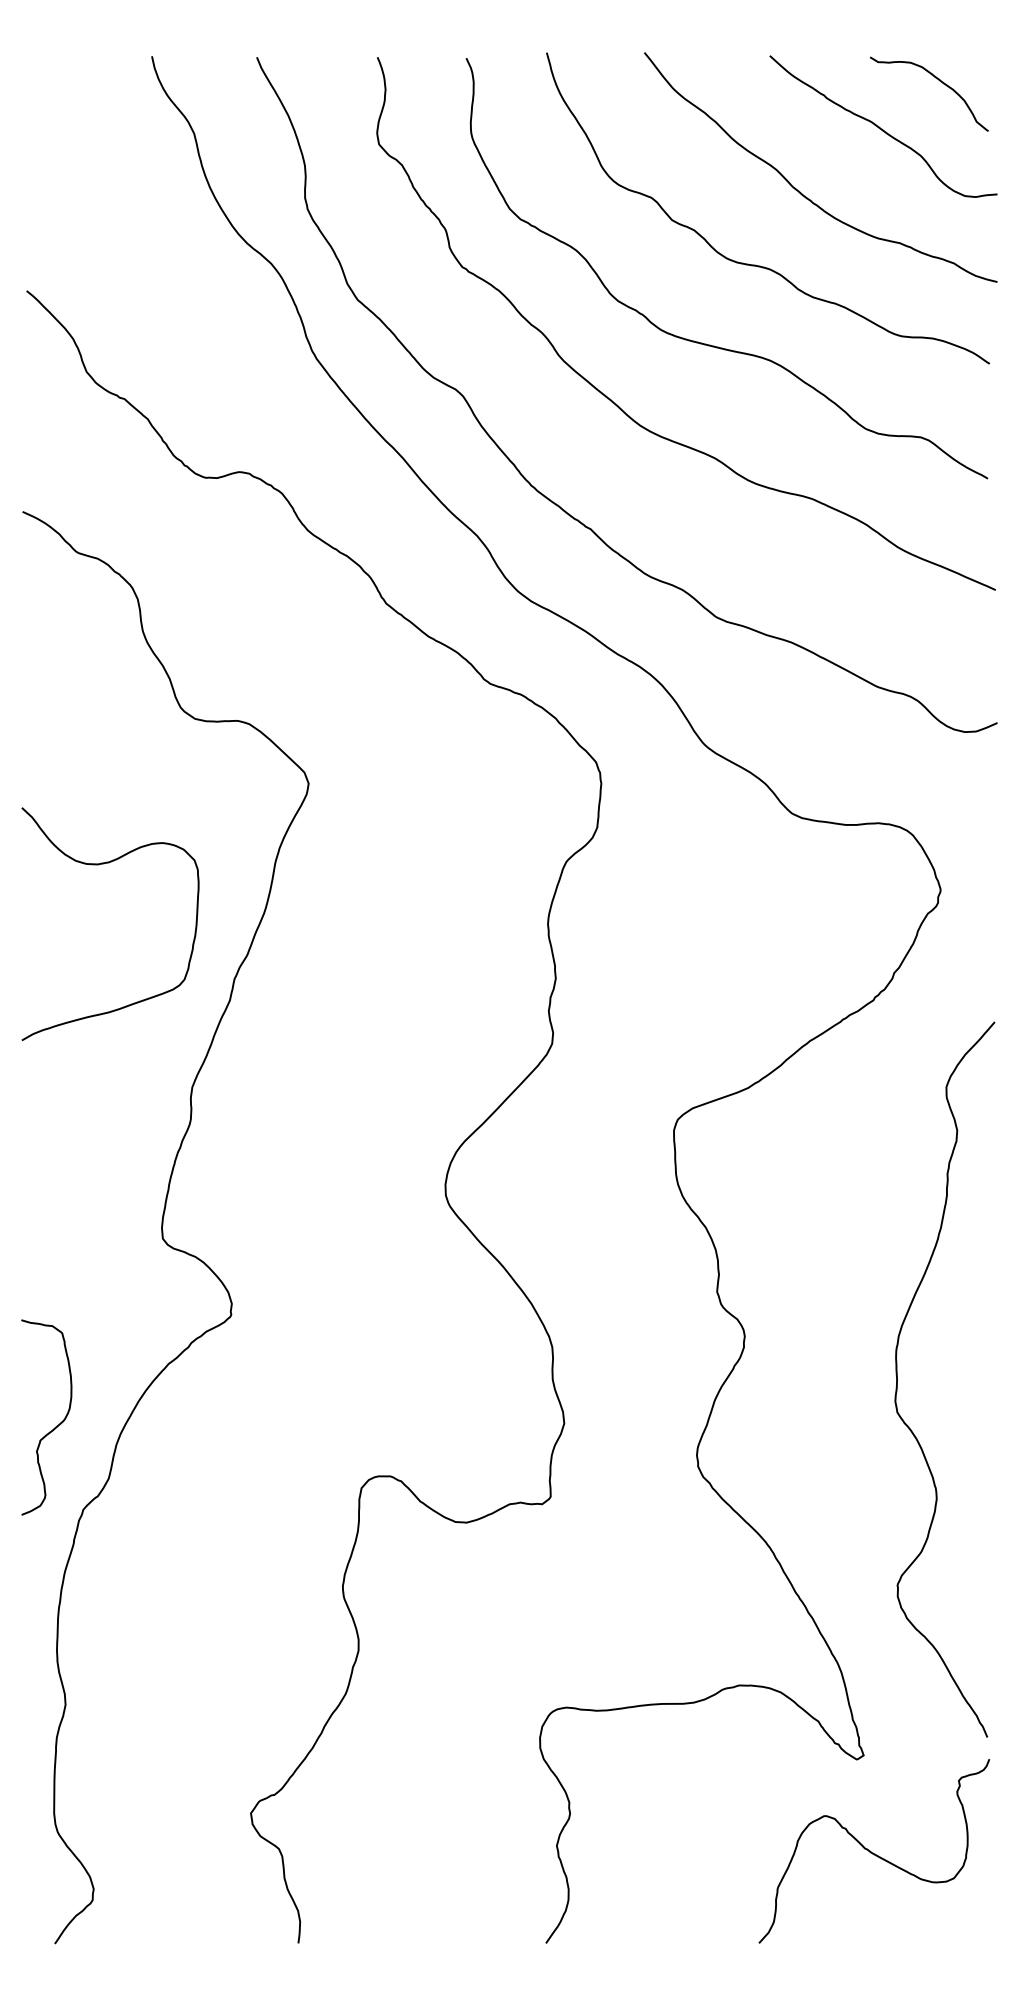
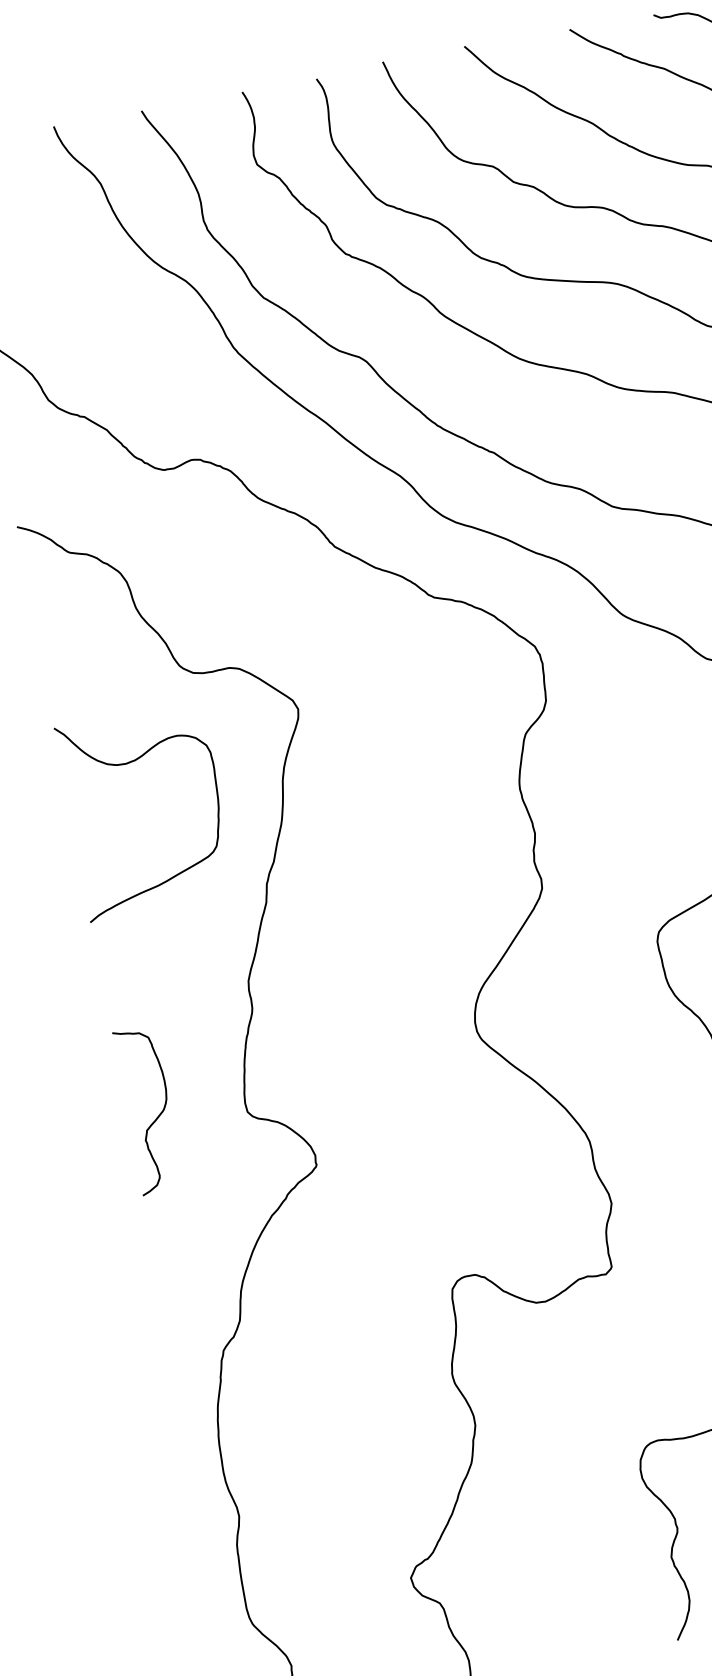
curve: (98, 865) -> (126, 764), moved
curve: (55, 1426) -> (157, 1116), moved

